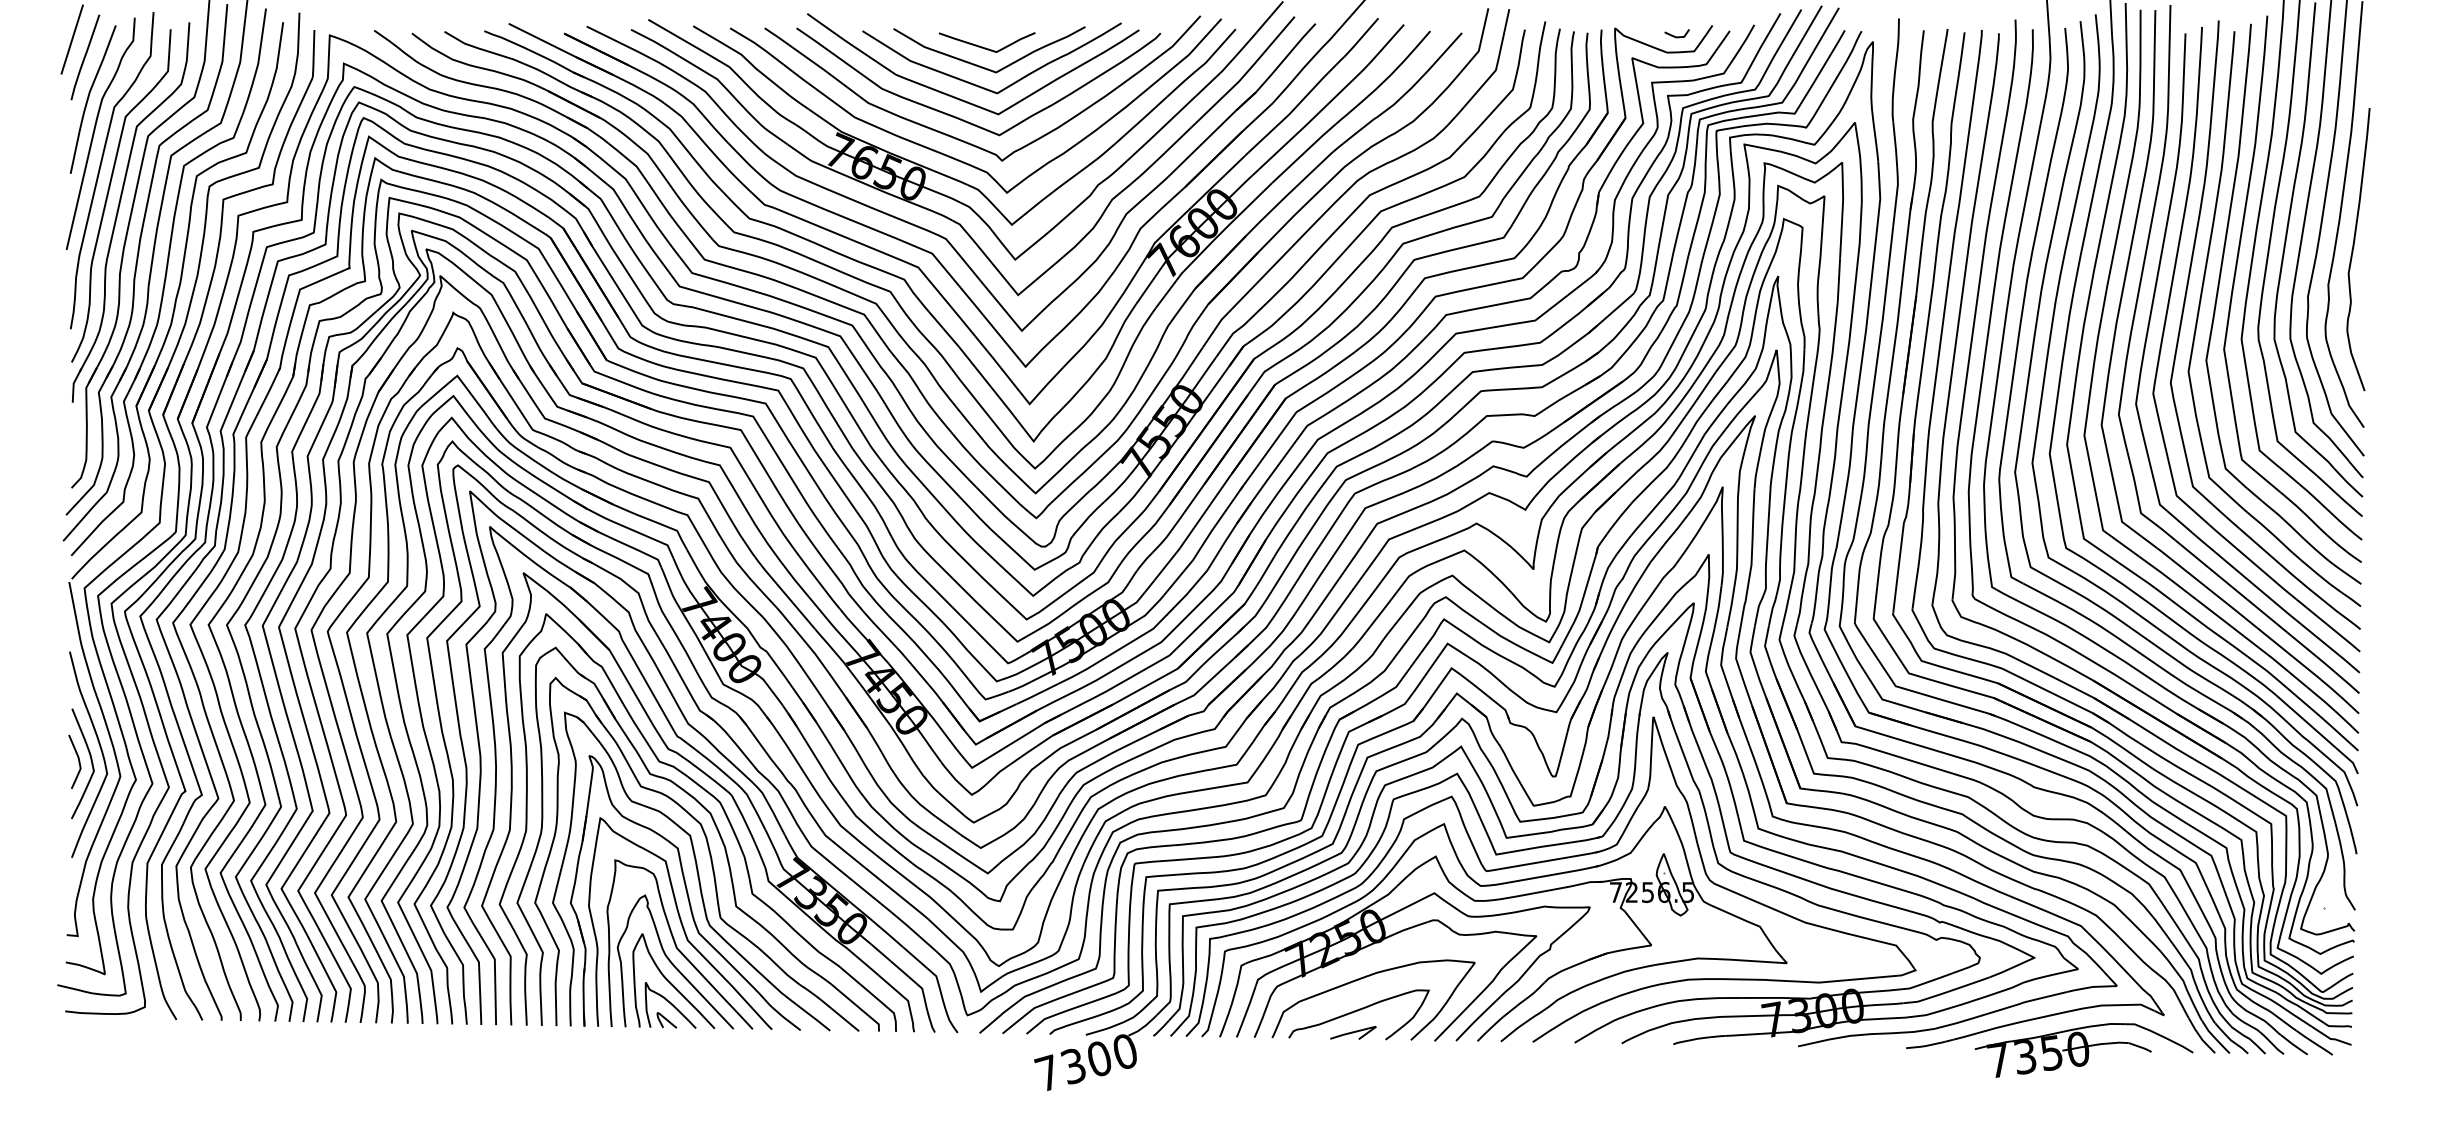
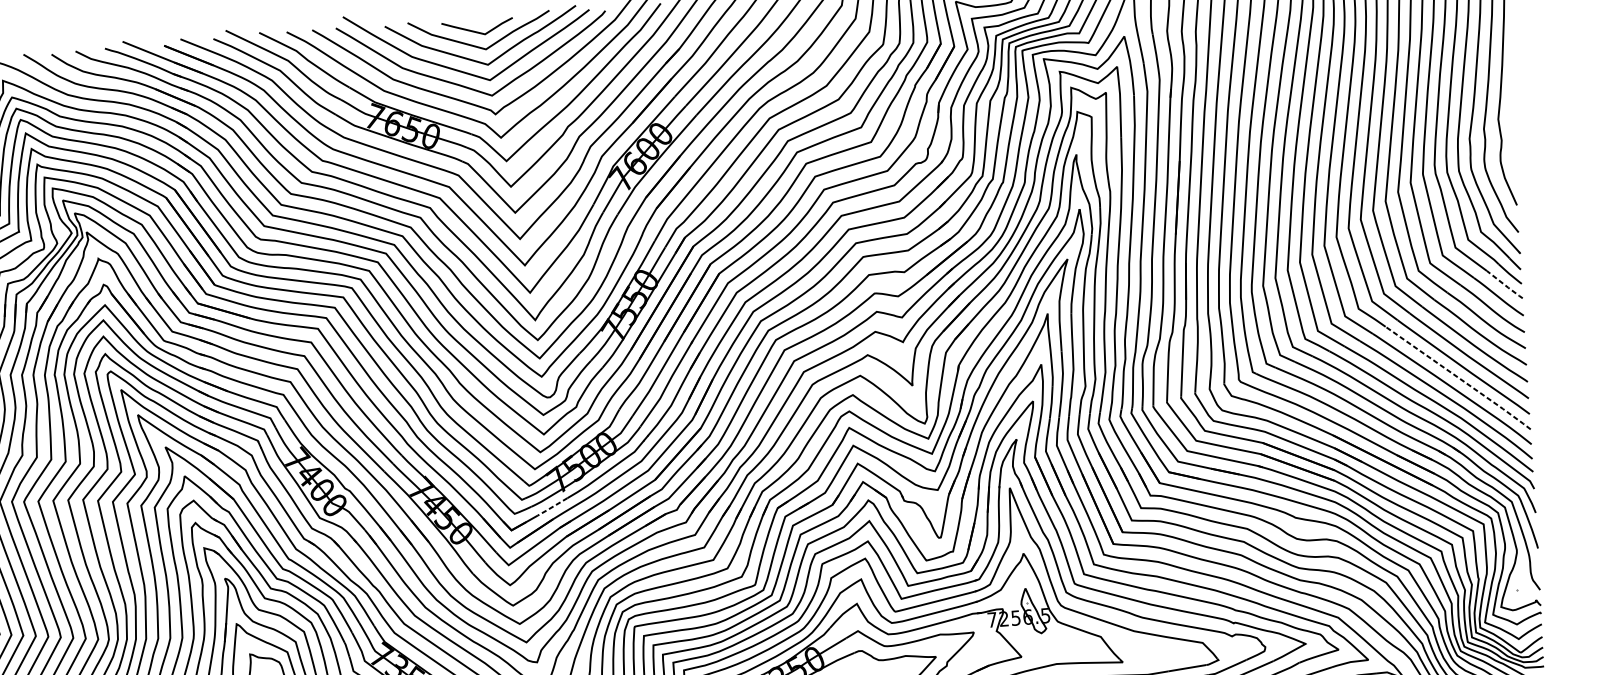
line: (2340, 497) -> (1505, 285), solid -> dashed
line: (2268, 616) -> (1458, 377), solid -> dashed
line: (1037, 694) -> (552, 507), solid -> dashed

